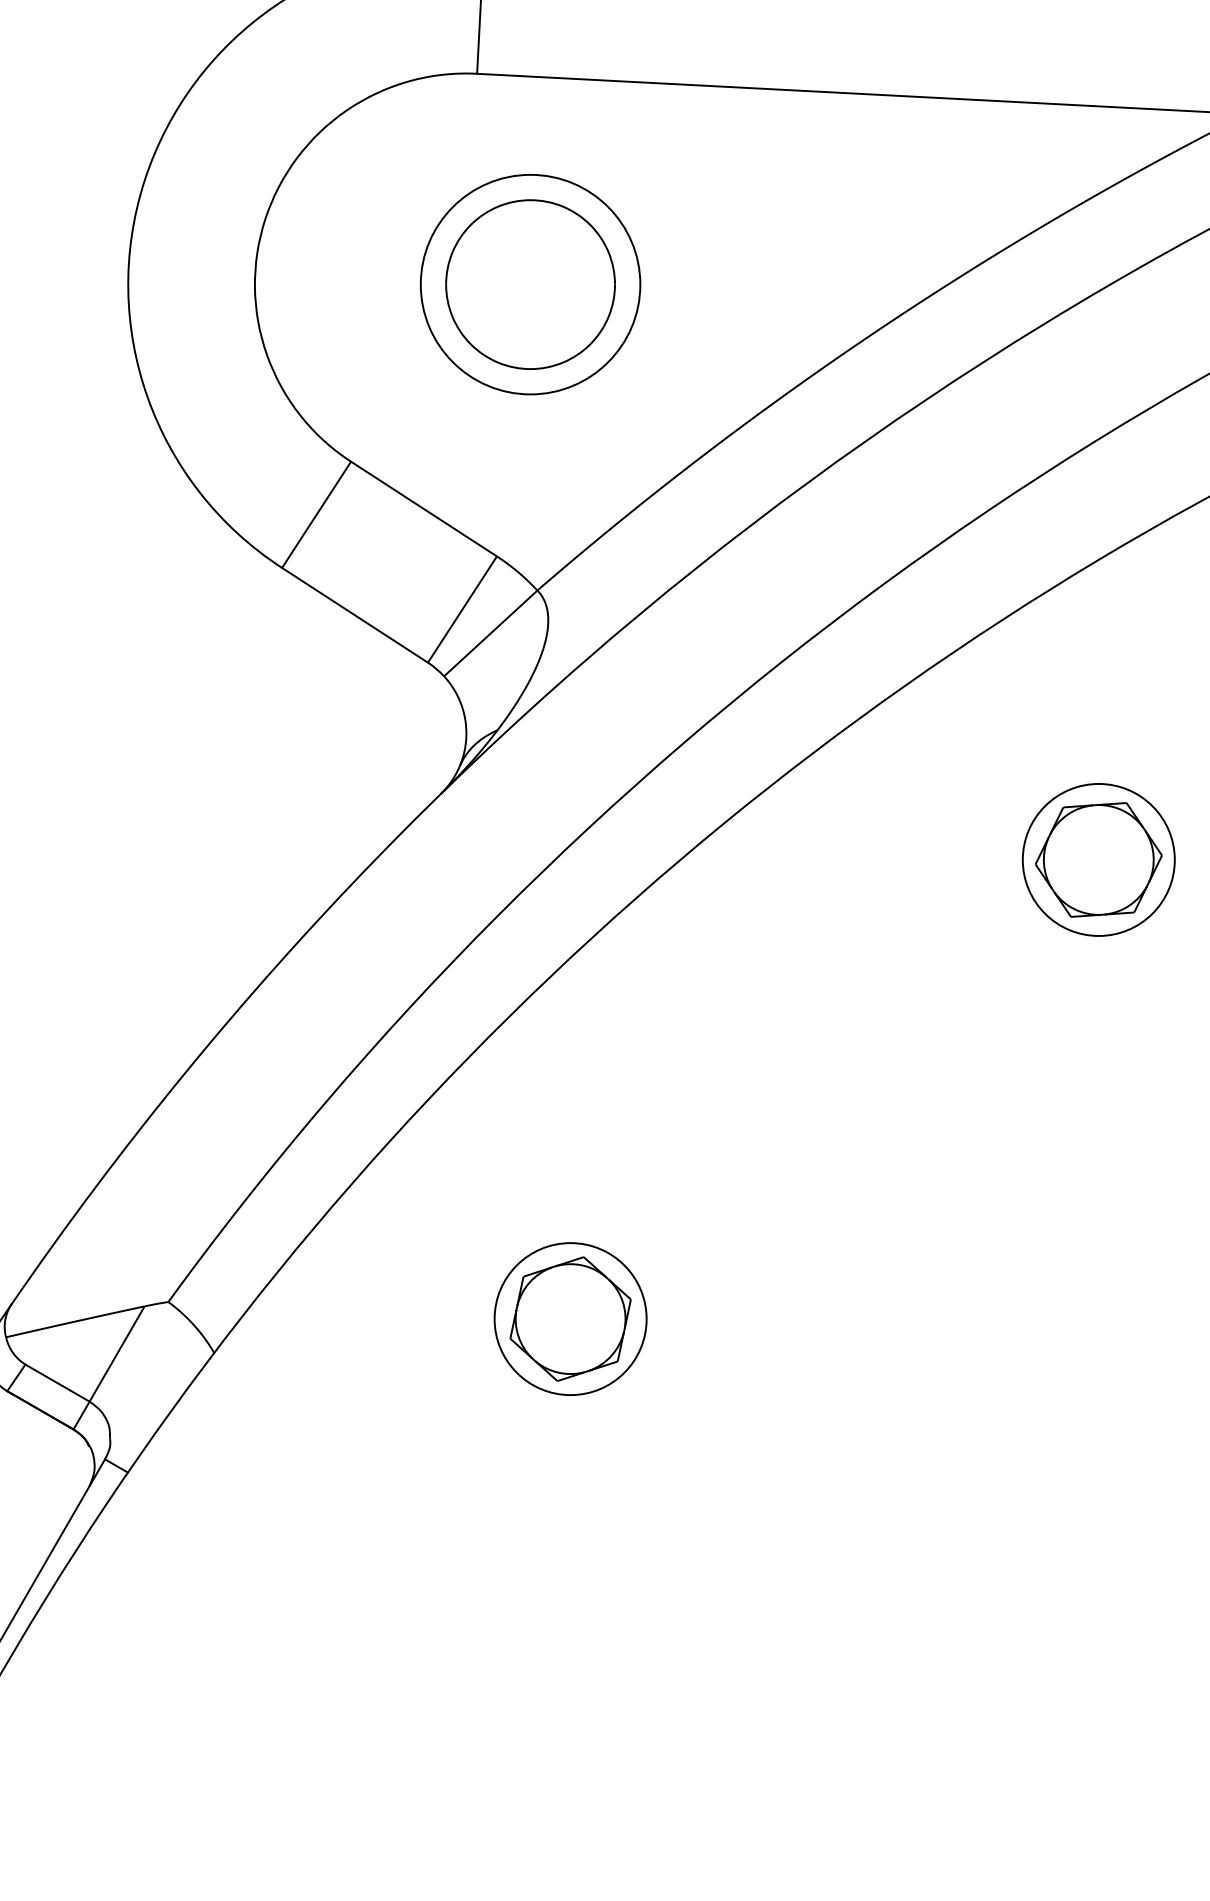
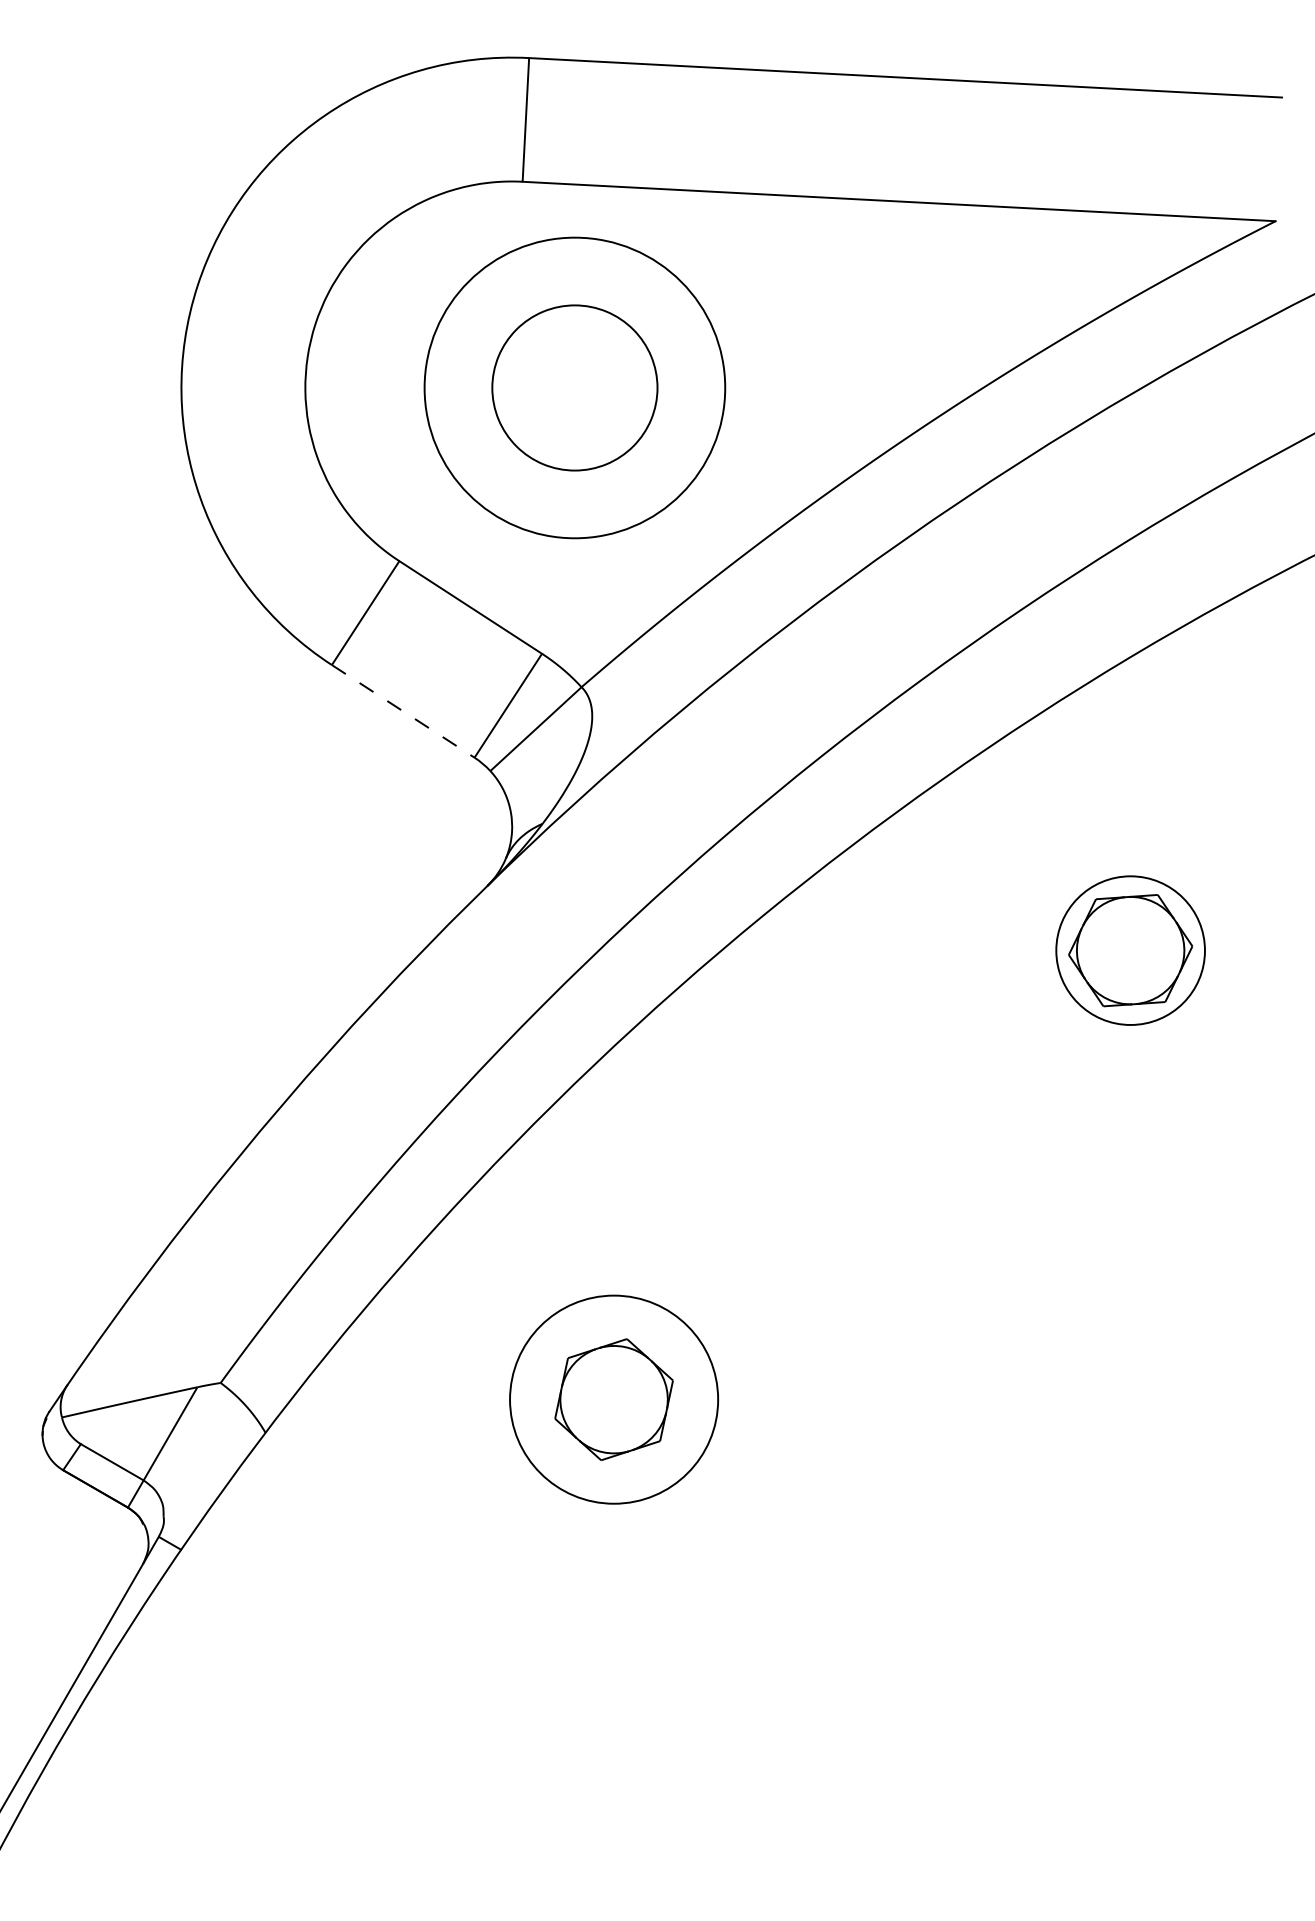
circle: (530, 284) -> (574, 387), size x1.4
line: (355, 615) -> (403, 711), solid -> dashed
circle: (570, 1318) -> (613, 1399), size x1.4

